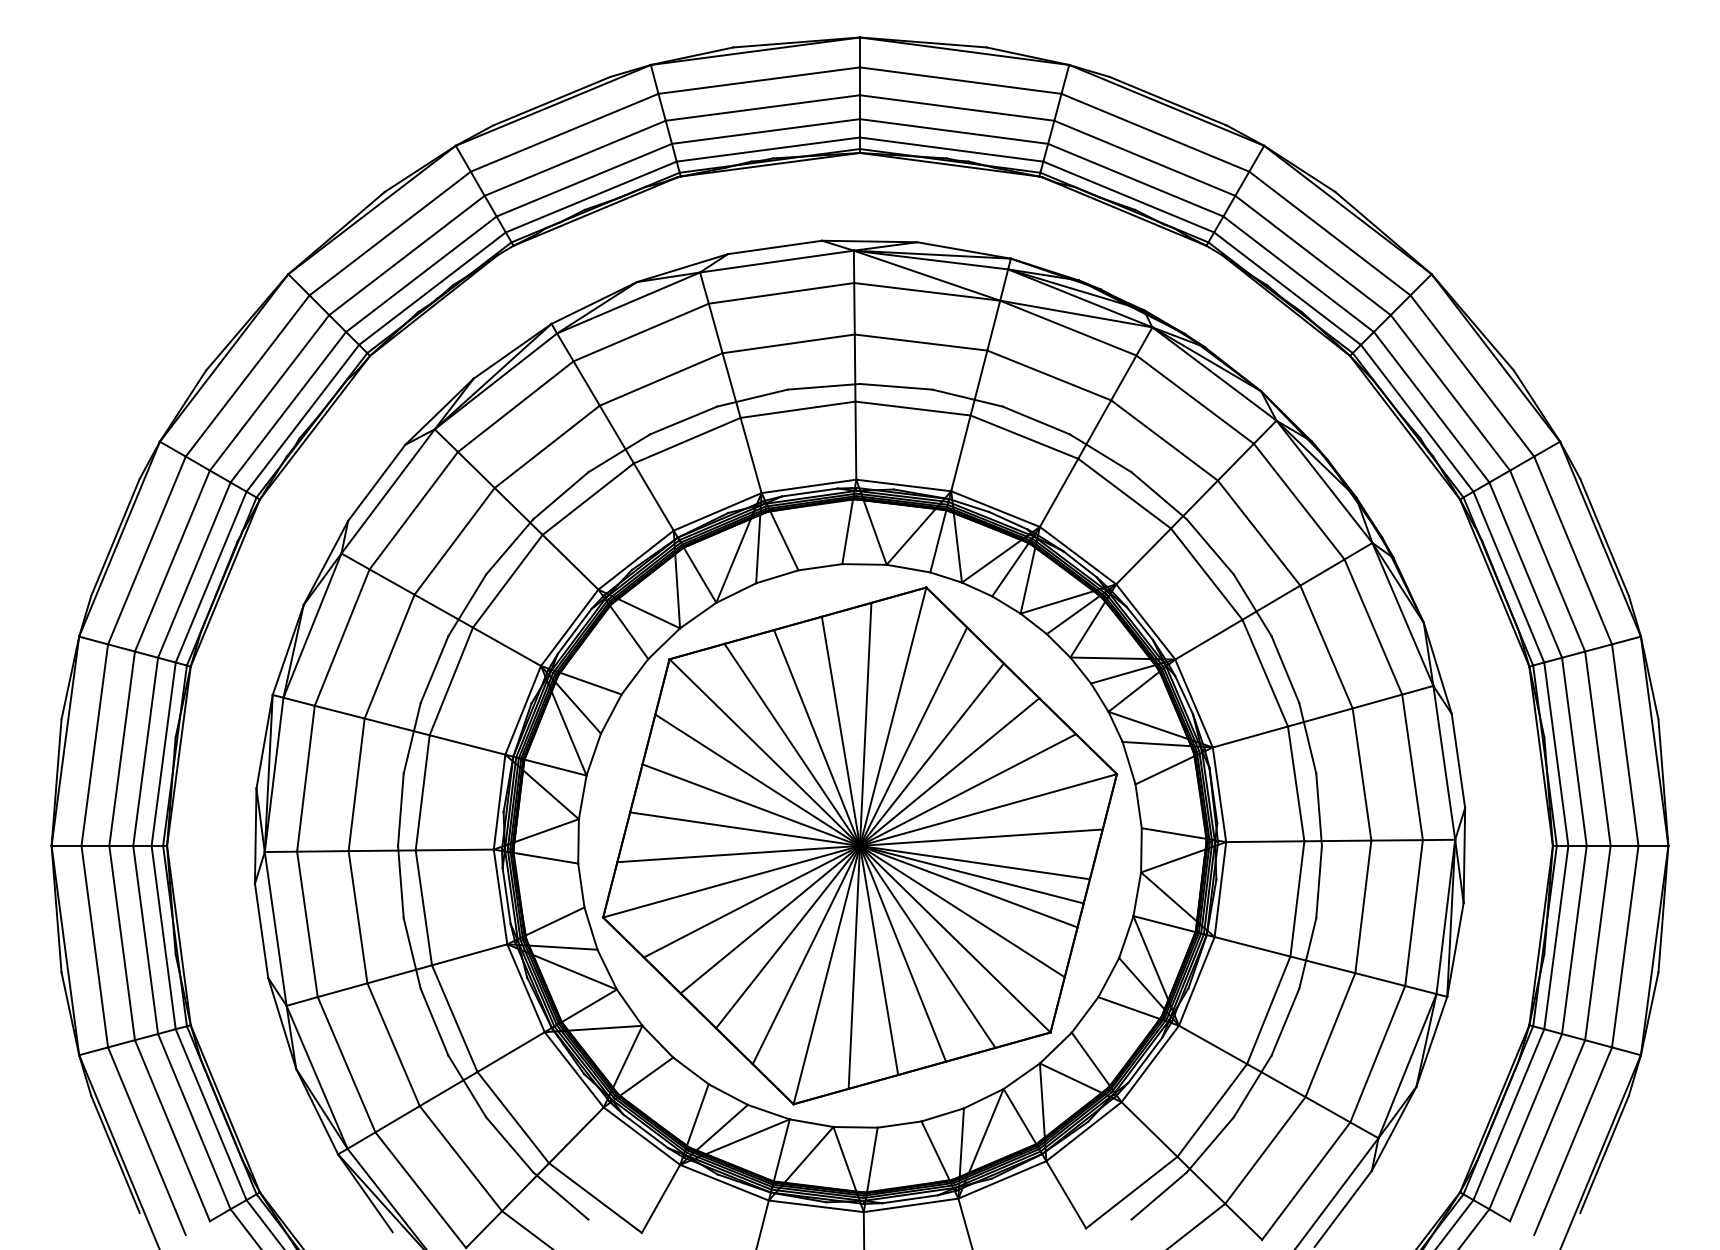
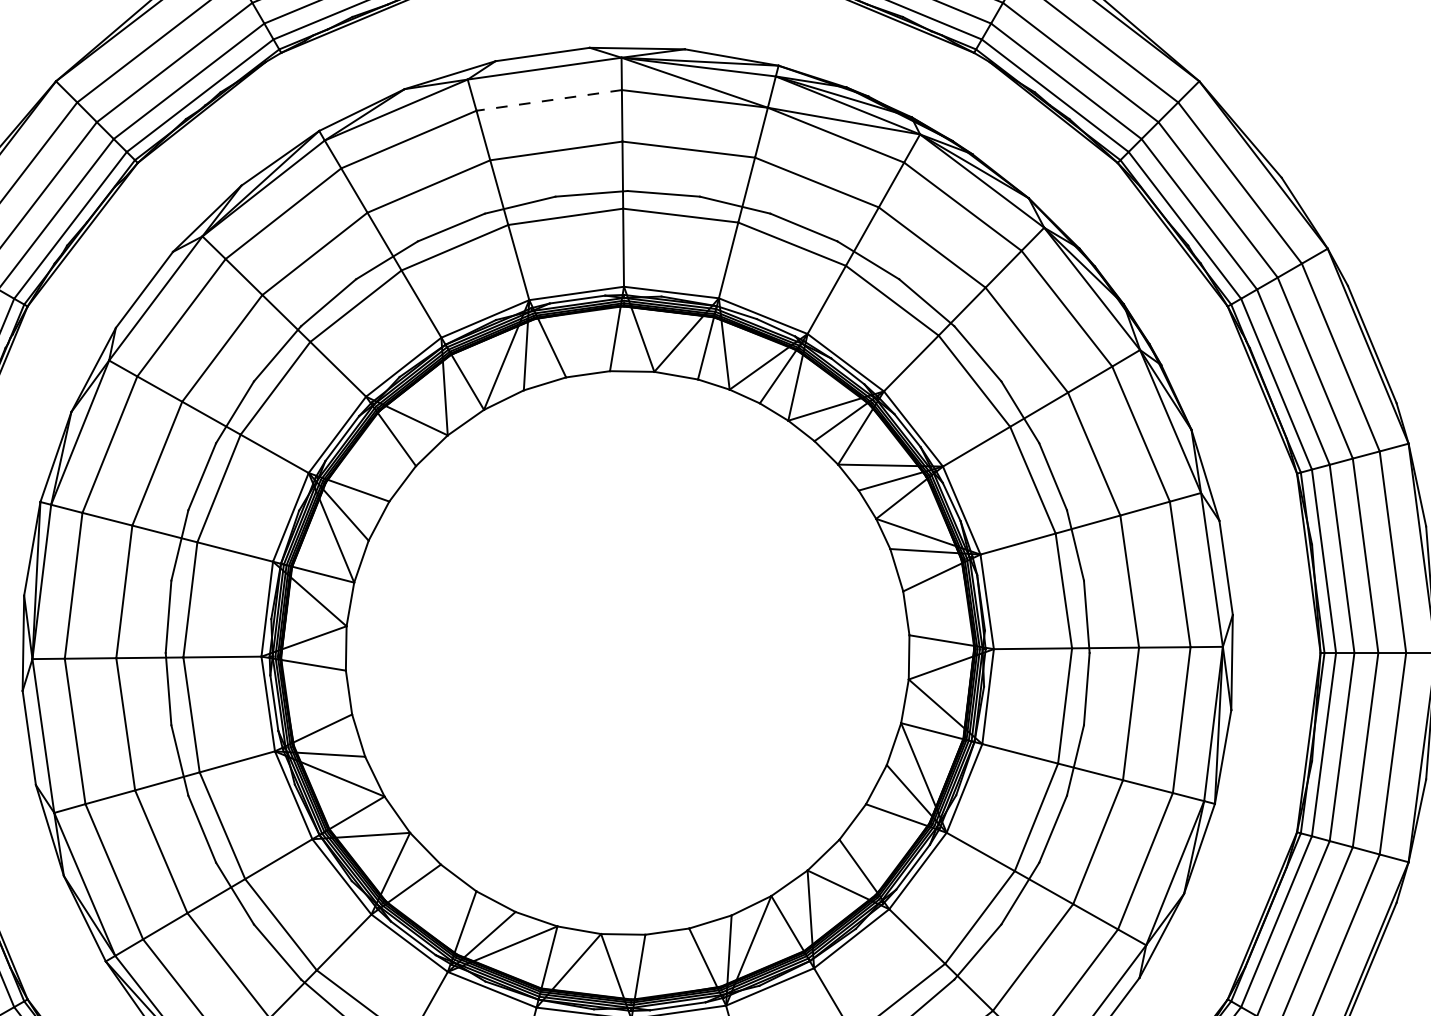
line: (781, 293) -> (549, 100), solid -> dashed
part: (860, 845) -> (628, 652), removed

